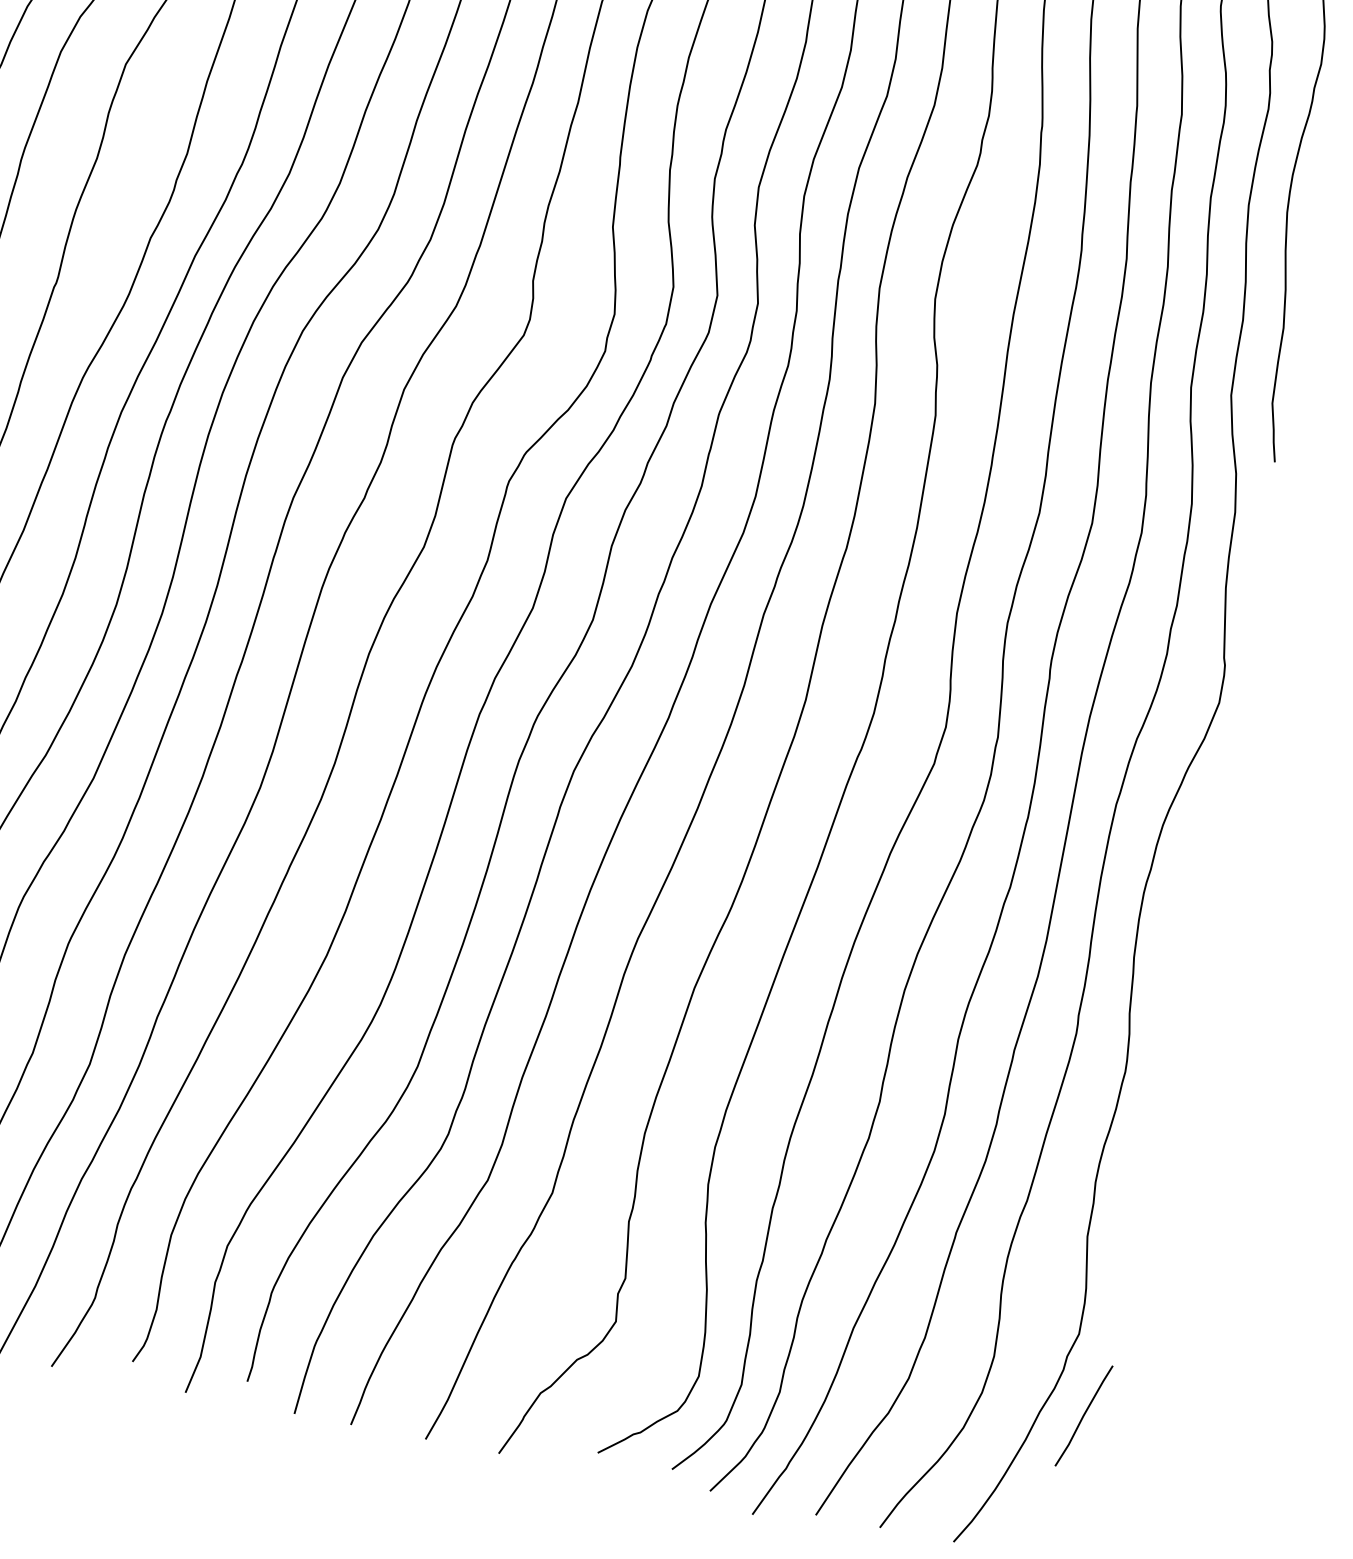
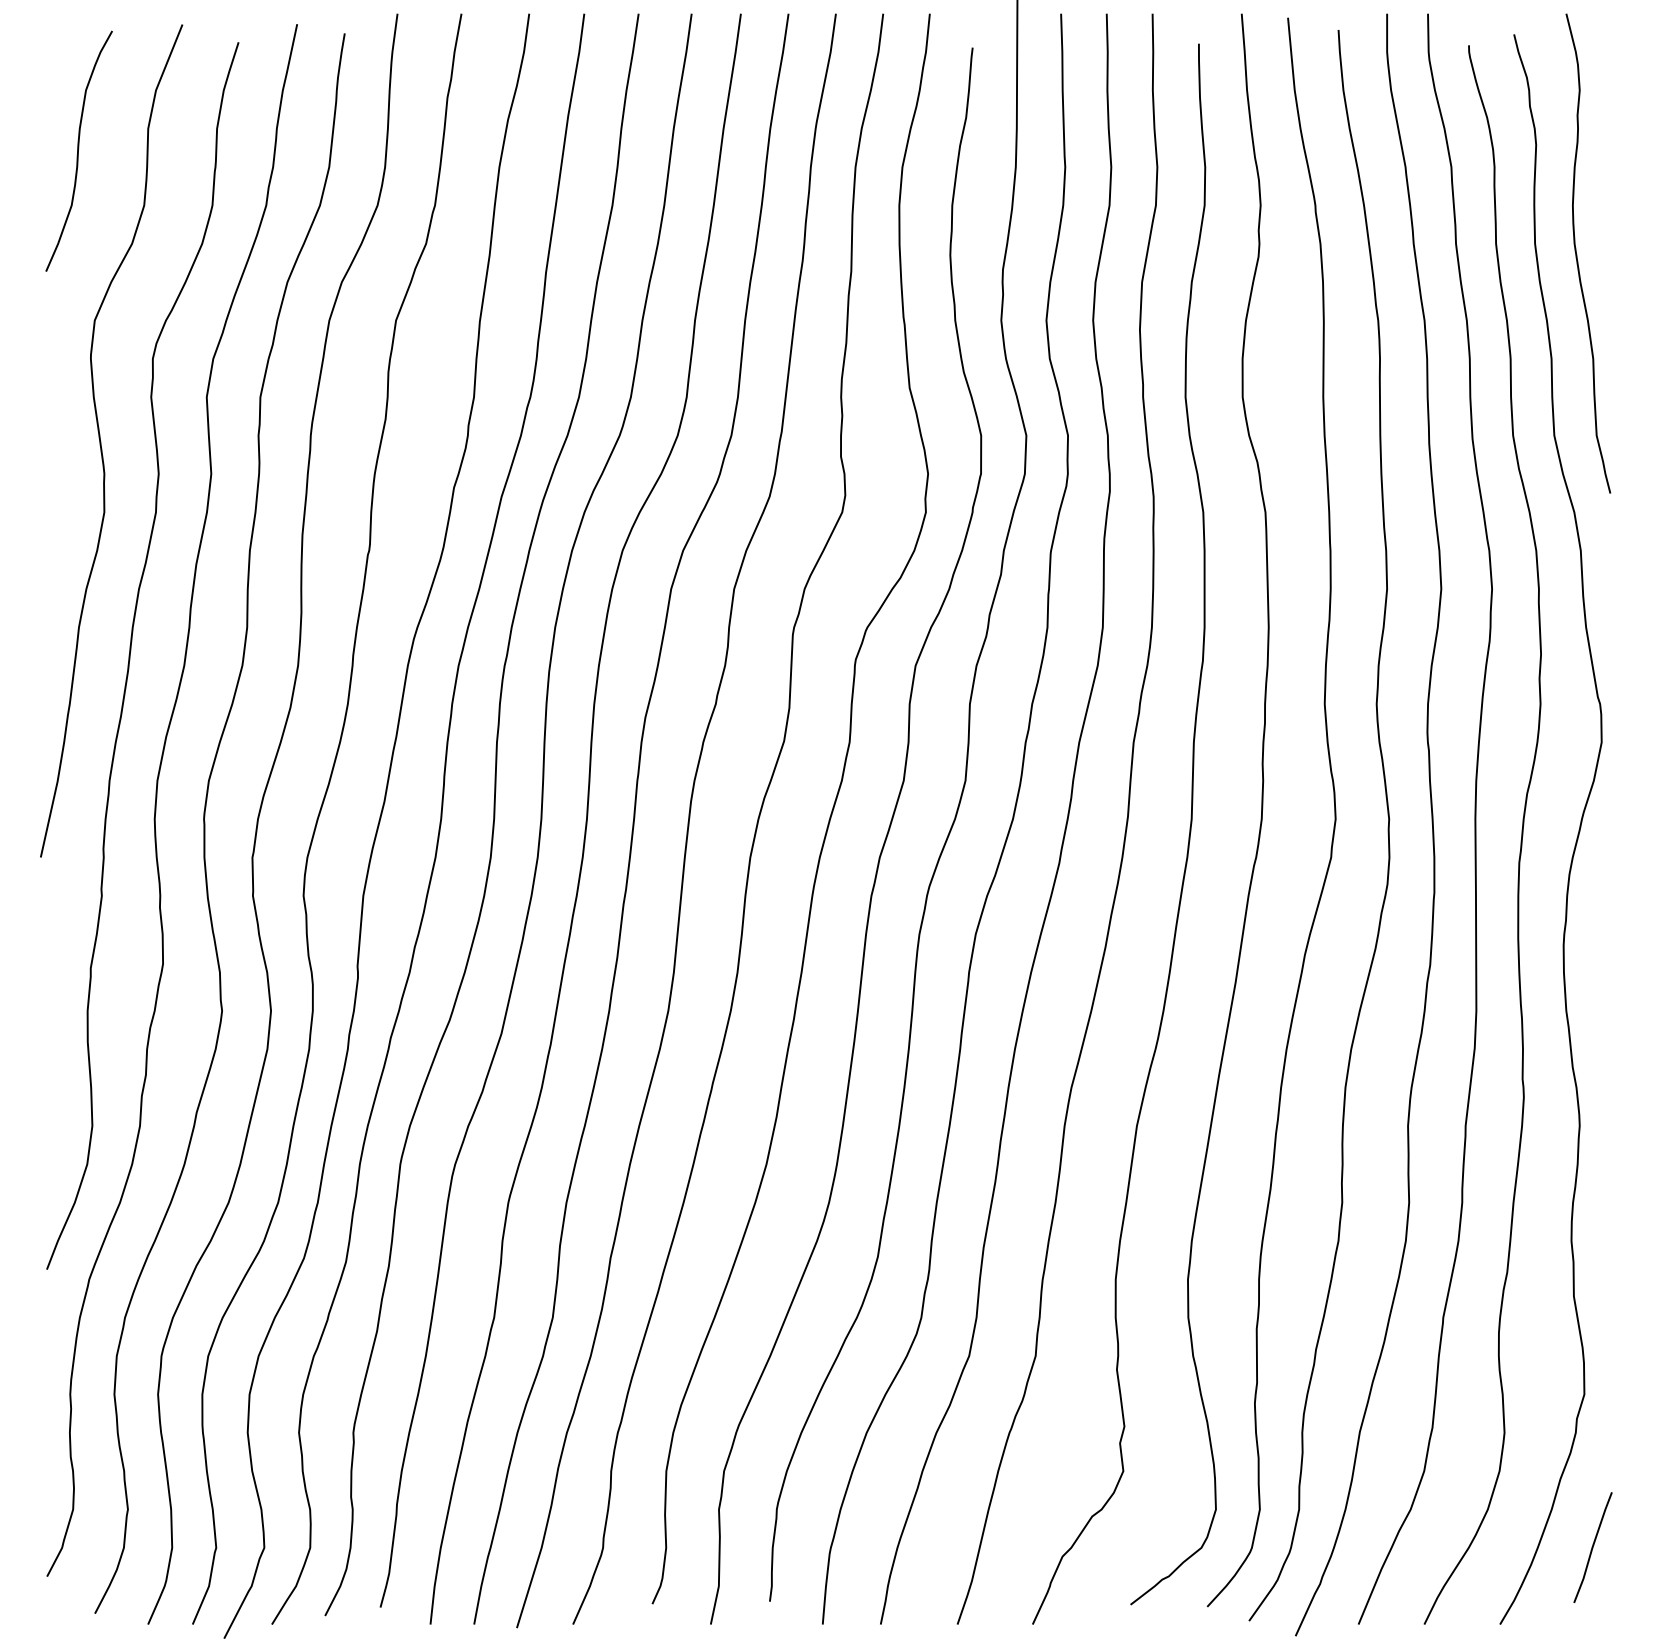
line: (1083, 1415) -> (1592, 1547), moved

